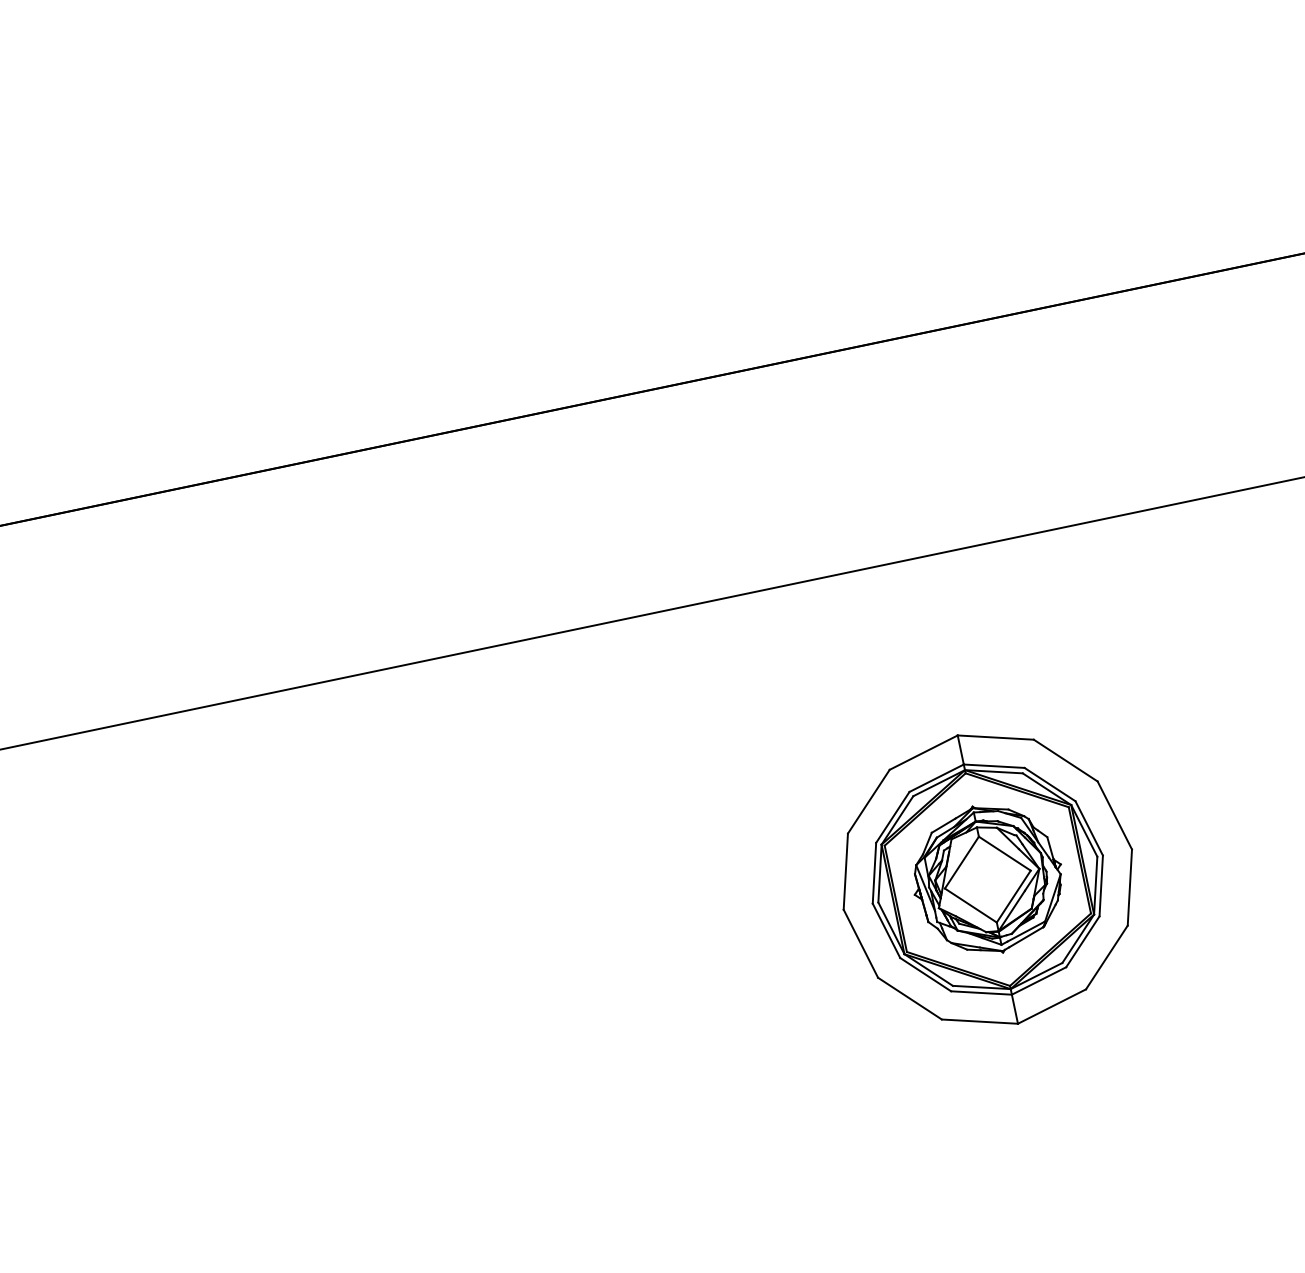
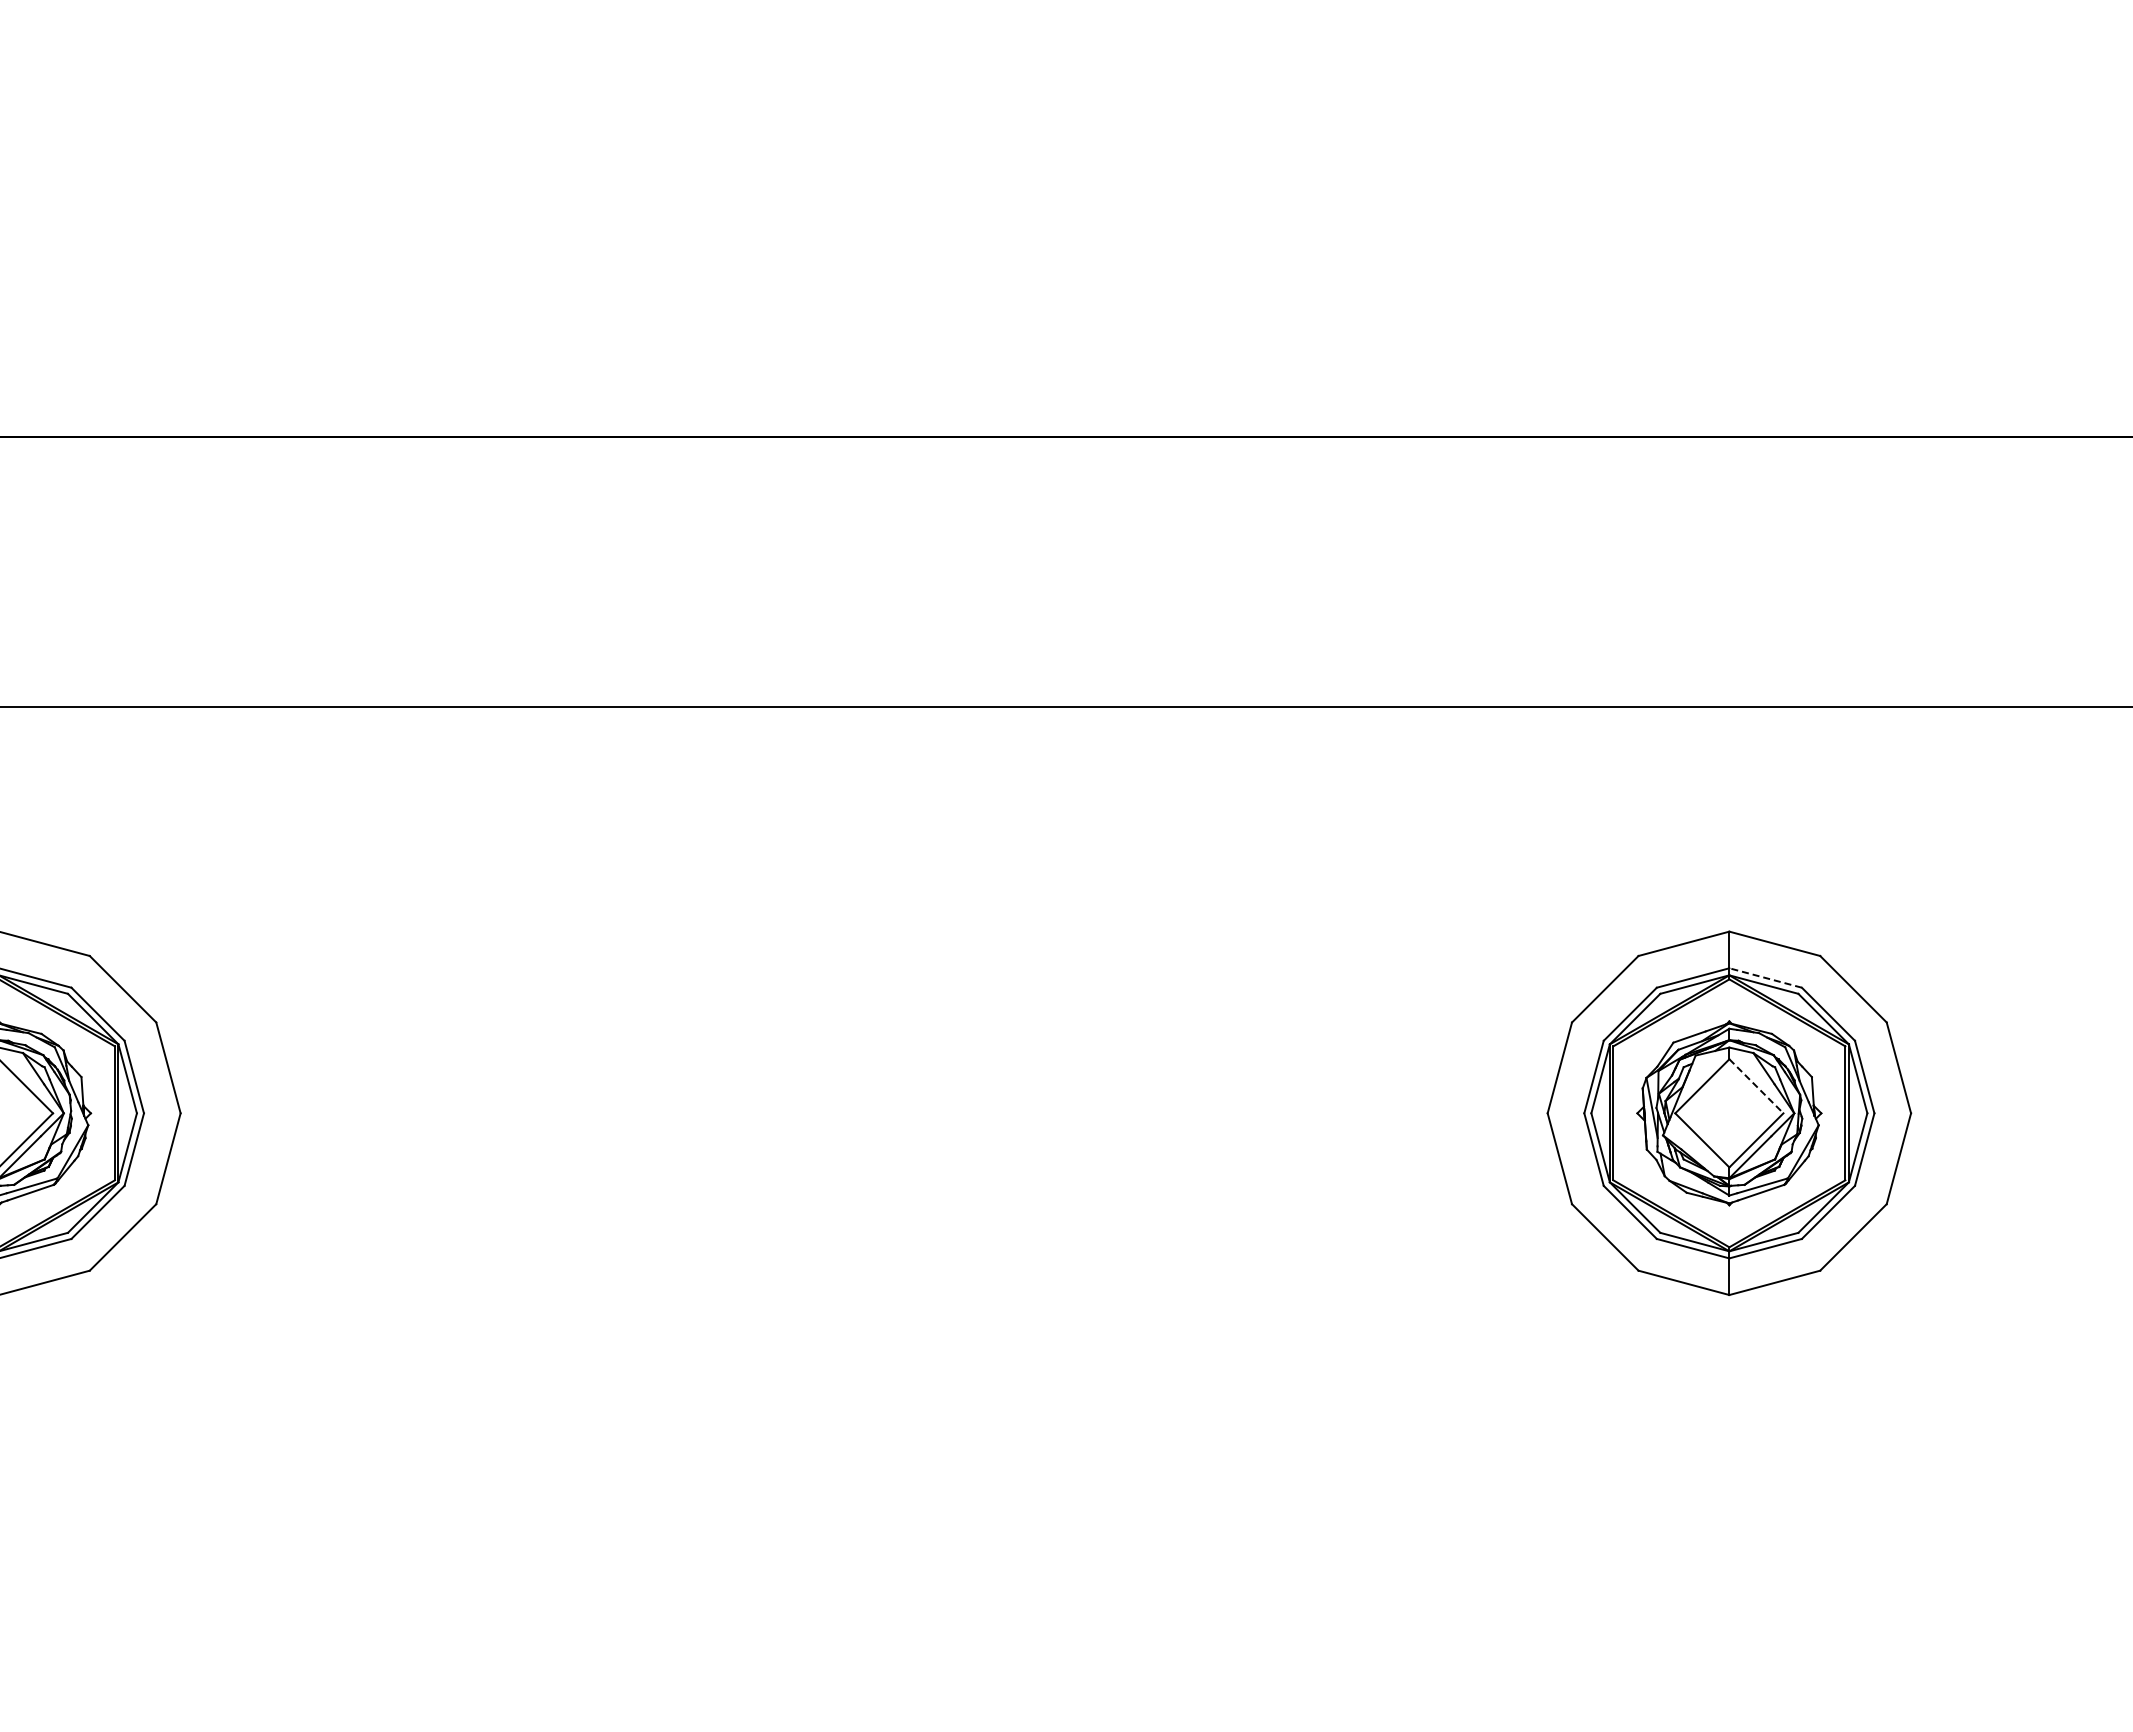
line: (994, 766) -> (1765, 978), solid -> dashed
line: (1004, 853) -> (1756, 1086), solid -> dashed

